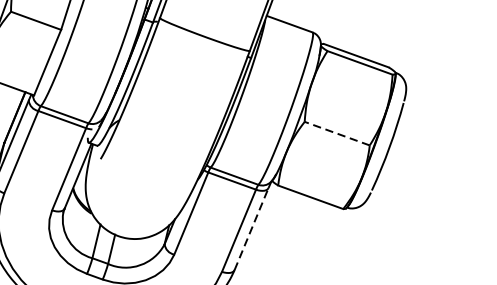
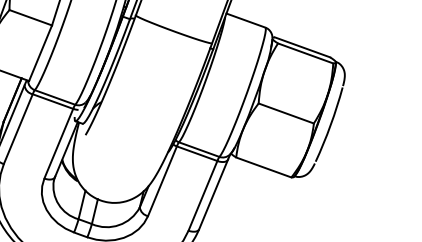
line: (336, 133) -> (285, 113), dashed -> solid
line: (251, 229) -> (213, 194), dashed -> solid

